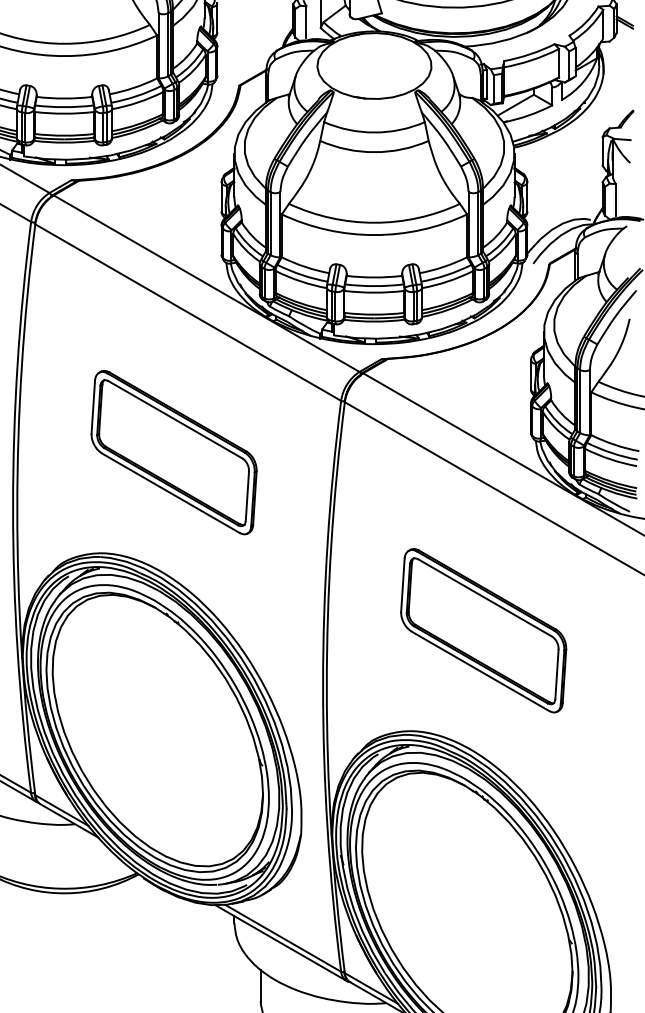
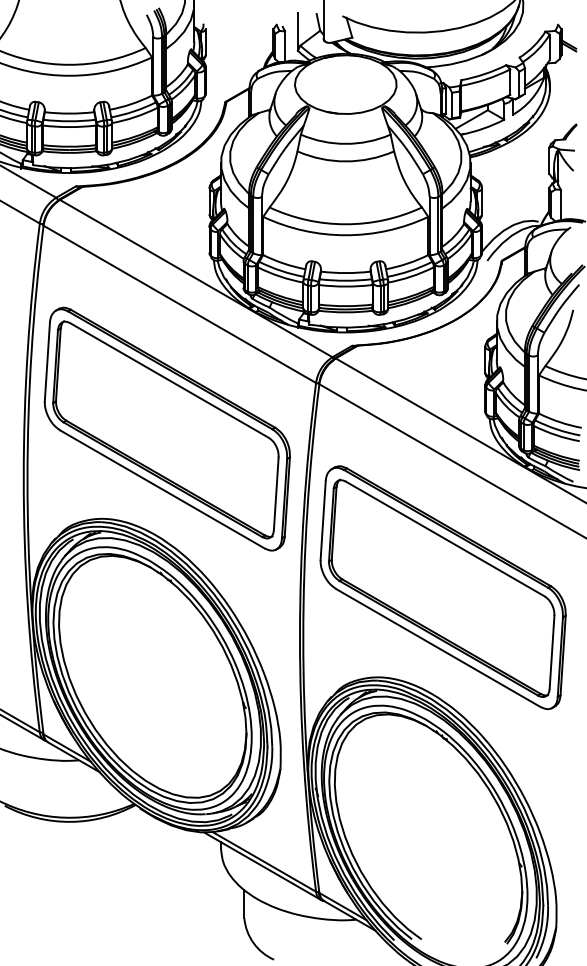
part: (173, 451) -> (166, 428), size x1.67
part: (483, 630) -> (442, 587), size x1.67

